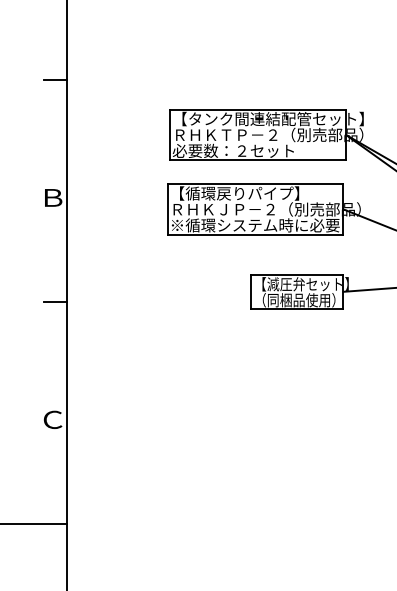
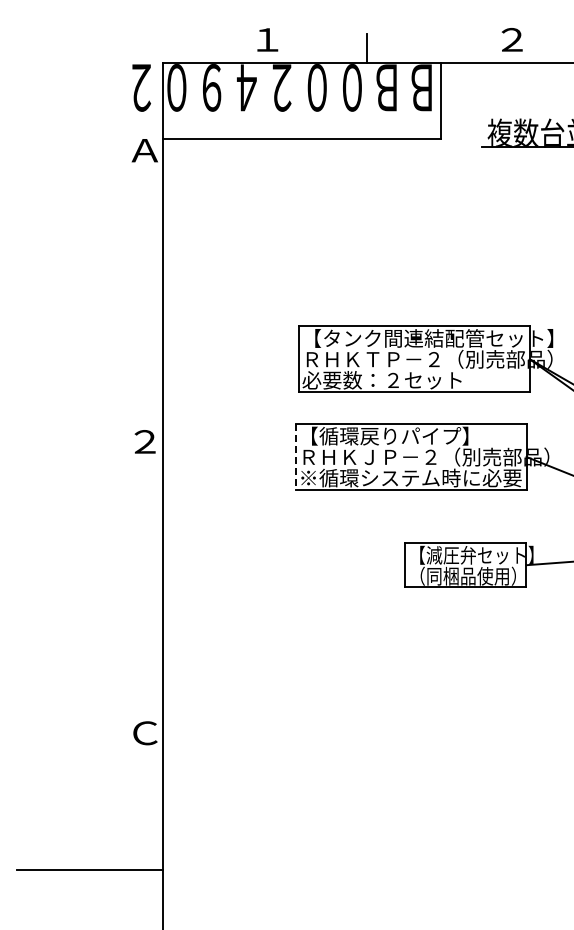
line: (55, 80) -> (148, 287), removed
text: (53, 197) -> (145, 441), Ｂ -> ２
line: (167, 209) -> (295, 457), solid -> dashed
line: (55, 301) -> (148, 578), removed

